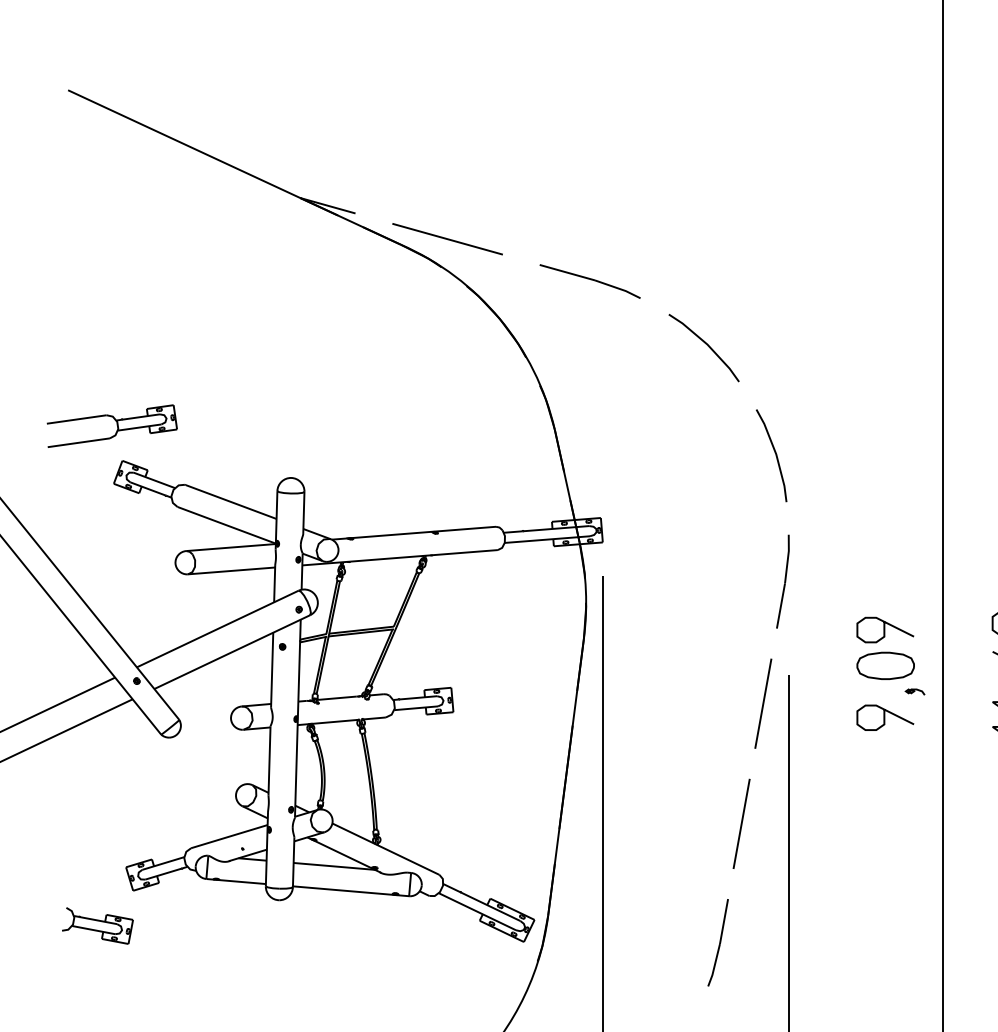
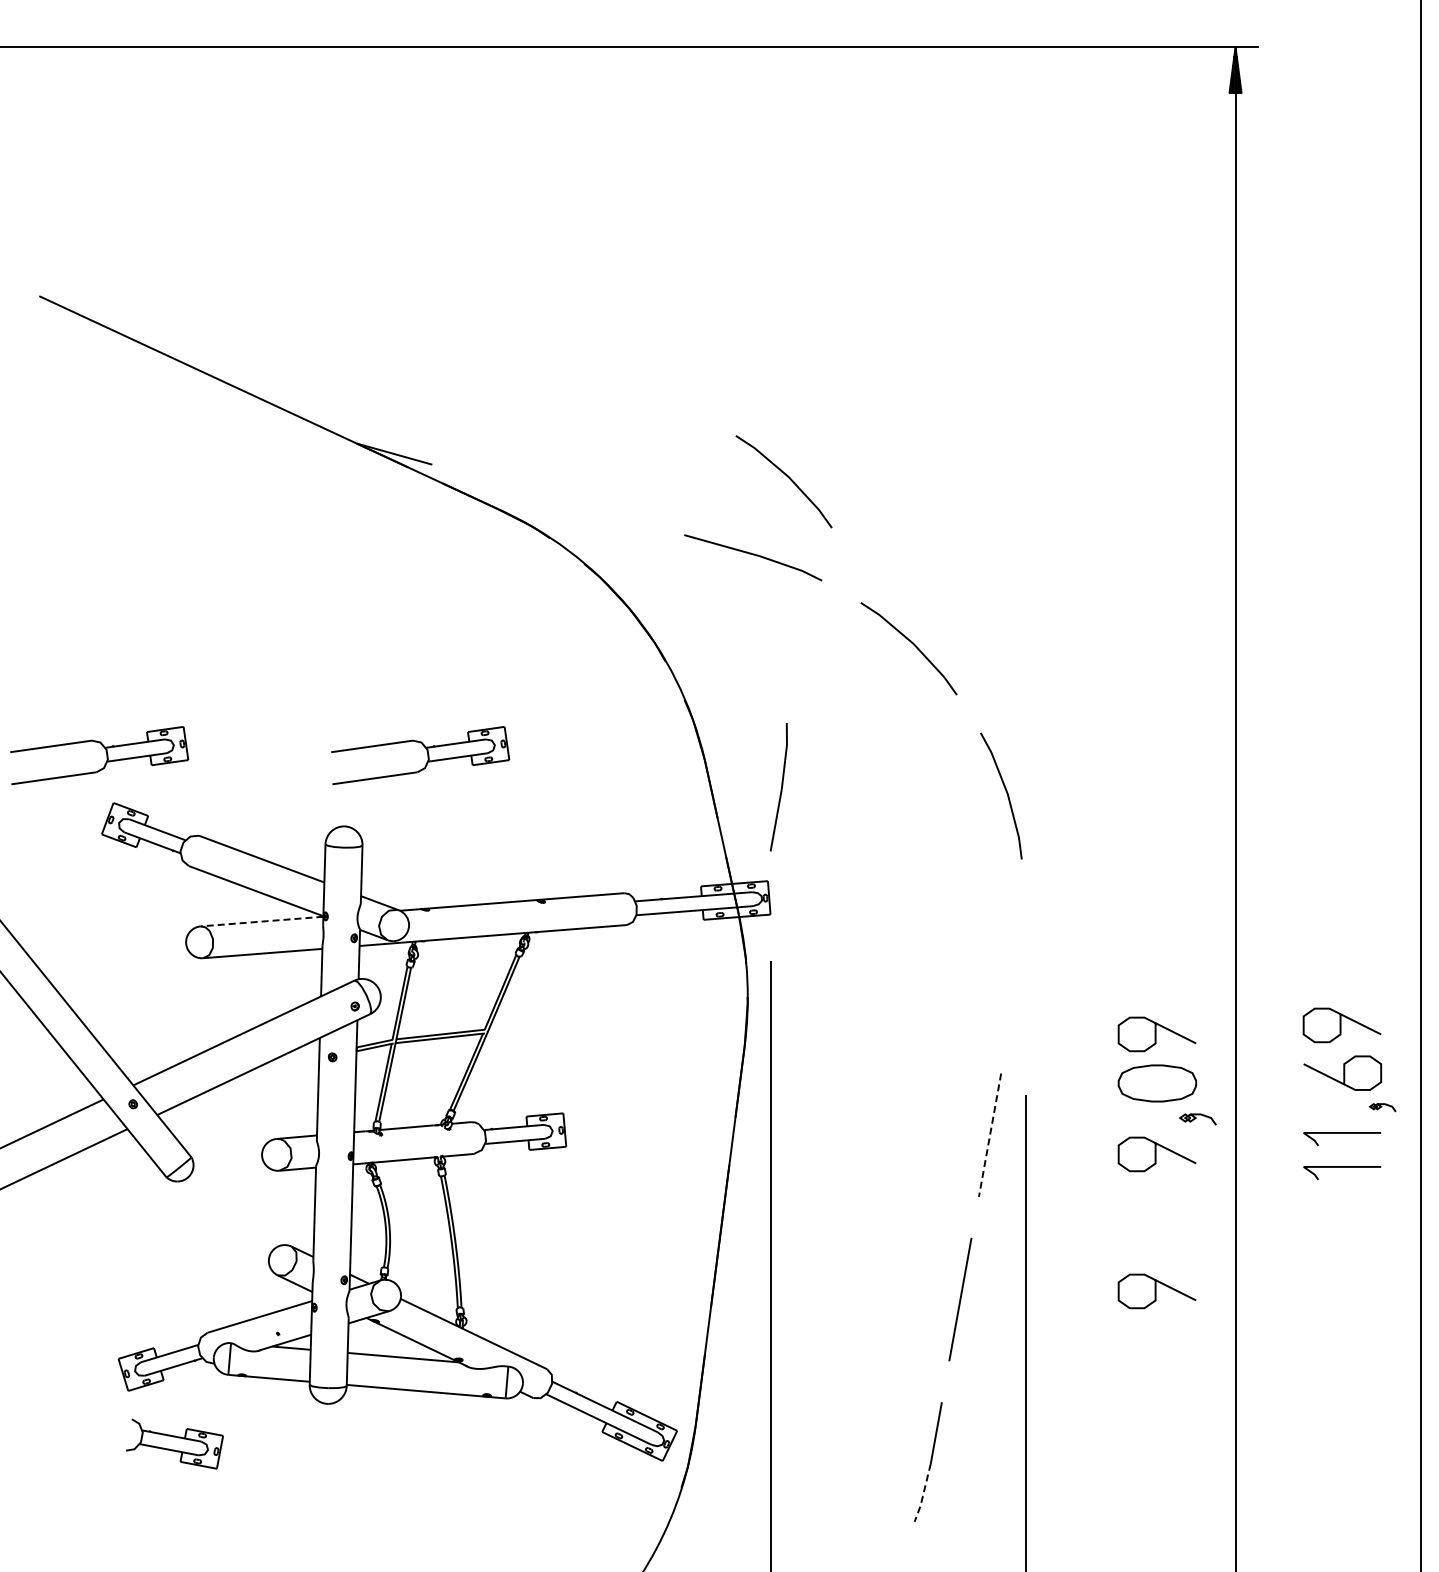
line: (615, 222) -> (787, 477), added
line: (447, 238) -> (557, 499), removed
part: (351, 426) -> (427, 755), added
line: (230, 547) -> (261, 921), solid -> dashed
part: (782, 581) -> (778, 787), moved
part: (915, 691) -> (1197, 1118), size x1.4
line: (763, 703) -> (990, 1135), solid -> dashed
curve: (885, 818) -> (1156, 1291), added
part: (97, 925) -> (174, 1443), moved
line: (714, 965) -> (923, 1493), solid -> dashed

